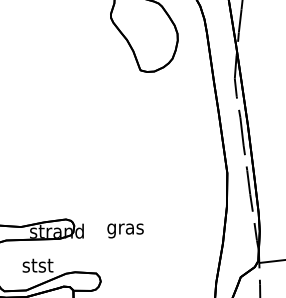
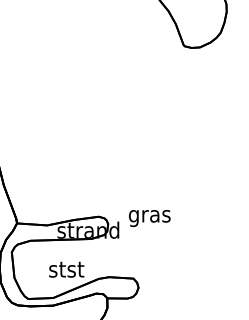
text: (125, 230) -> (149, 217), moved

